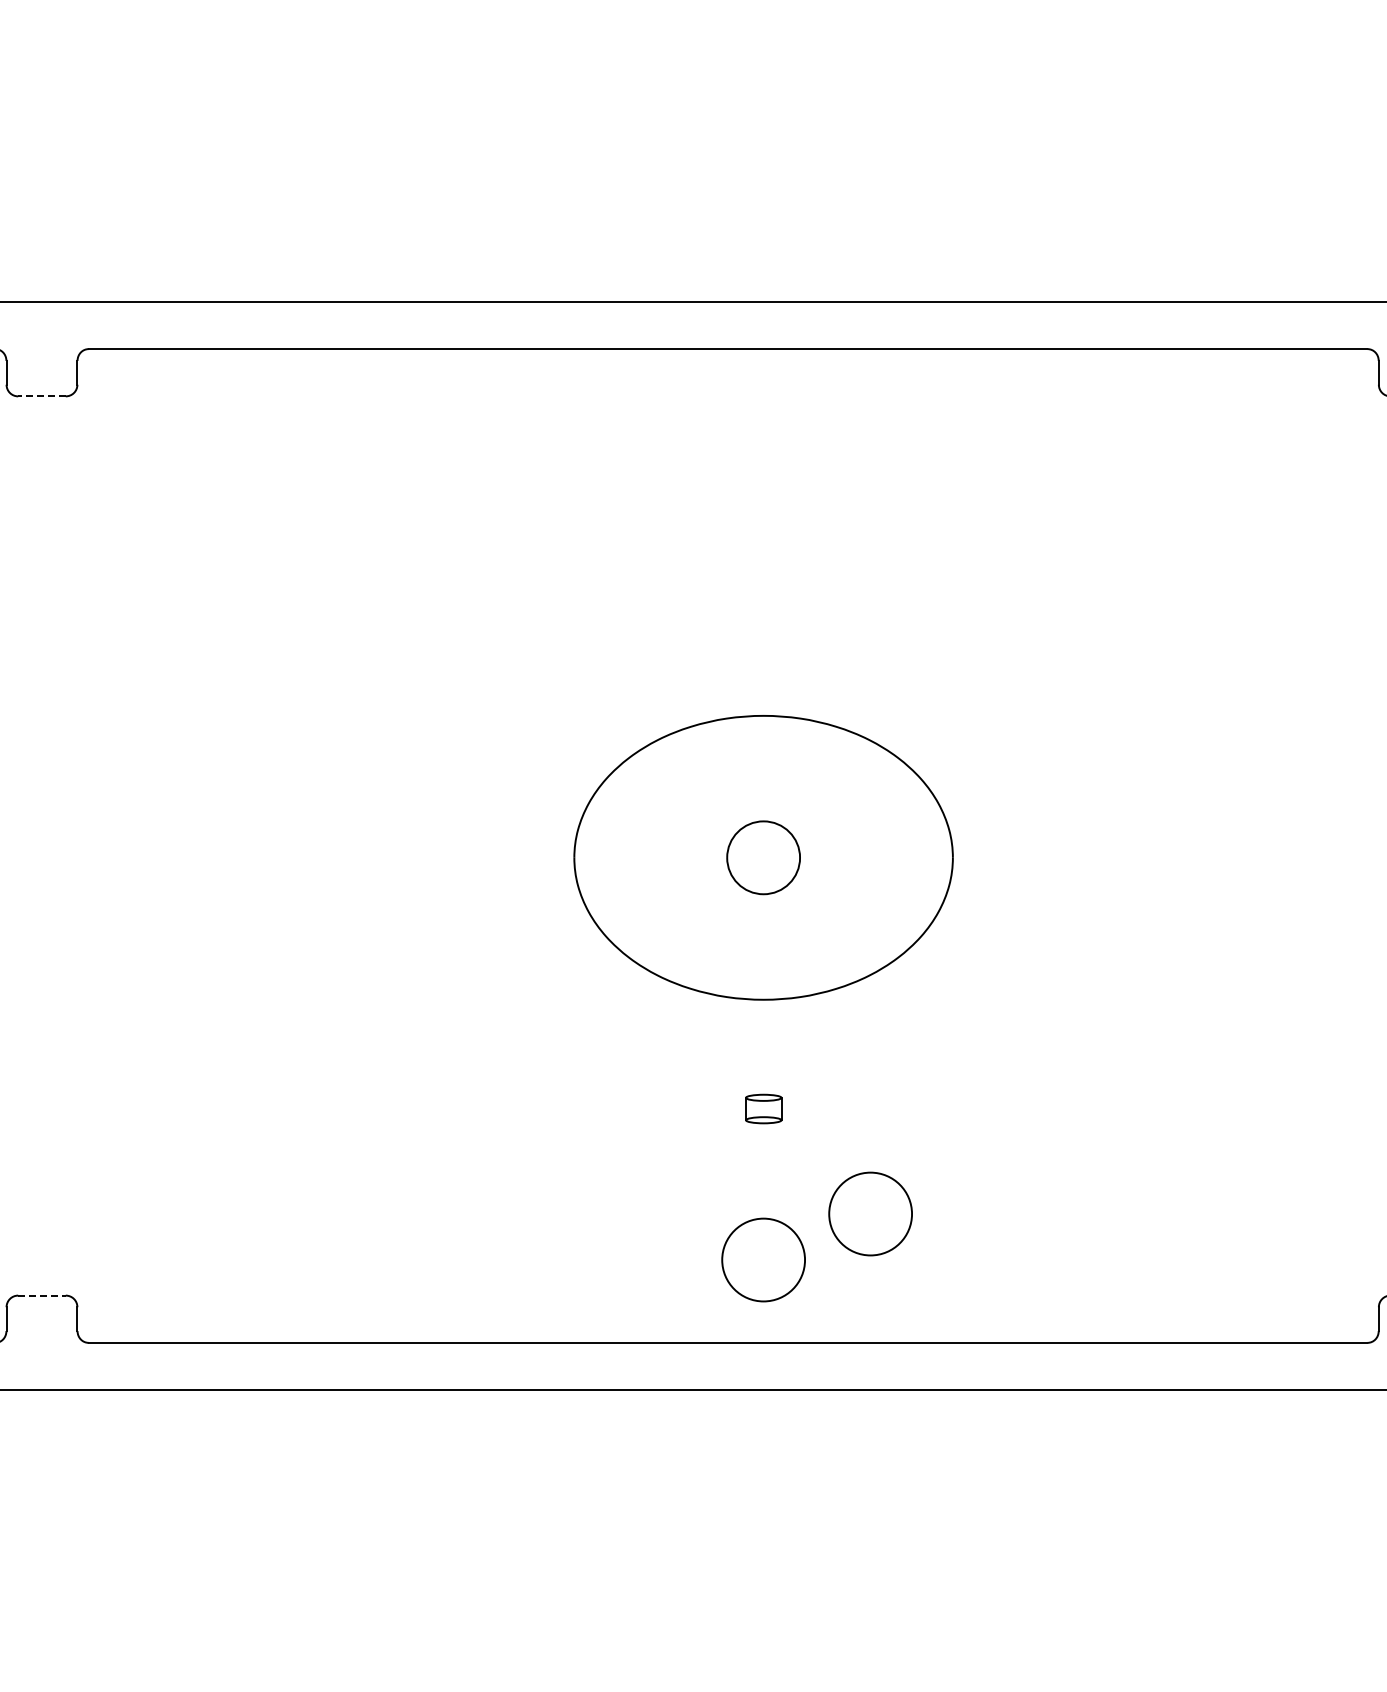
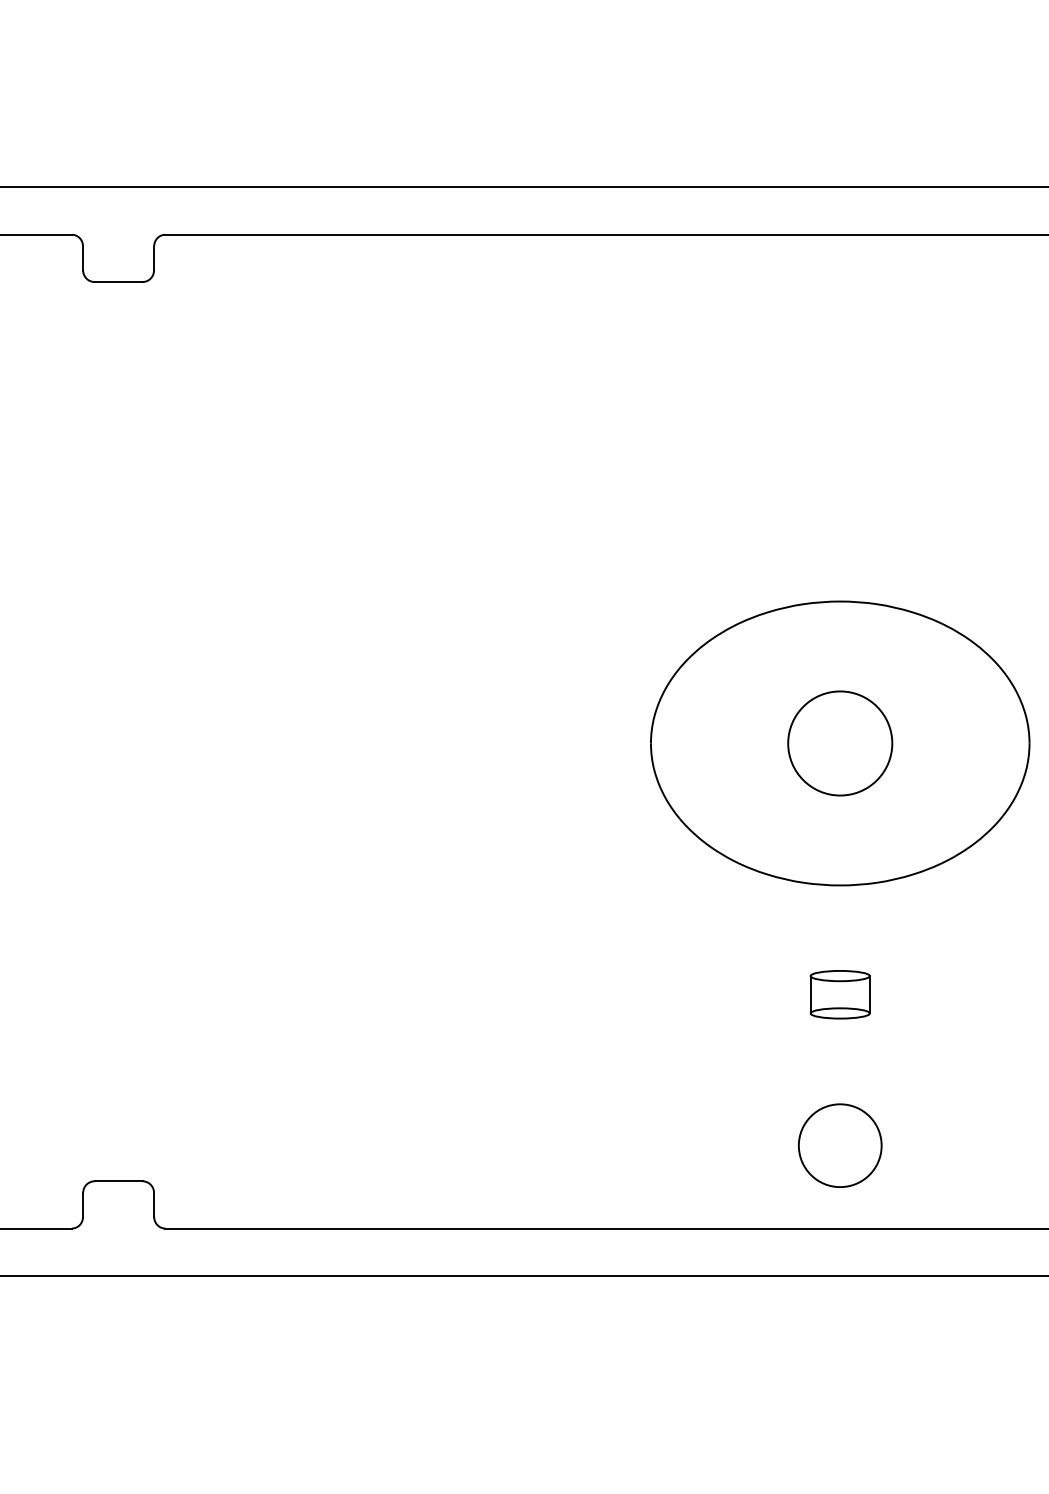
line: (41, 396) -> (118, 282), dashed -> solid
circle: (763, 857) -> (840, 743), size x1.43
part: (763, 1108) -> (840, 994), size x1.67
circle: (870, 1213) -> (947, 1099), removed
line: (41, 1295) -> (118, 1181), dashed -> solid

